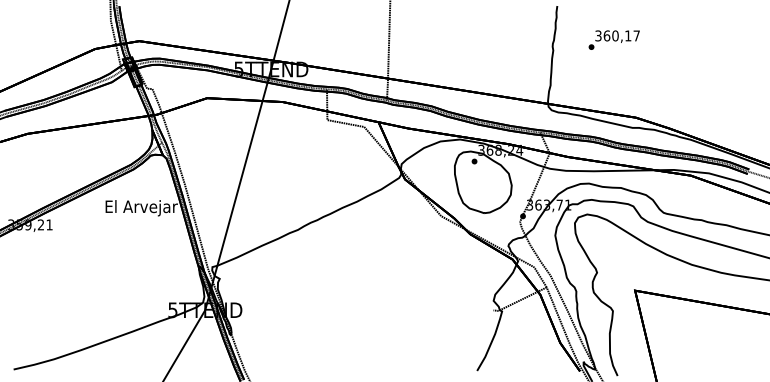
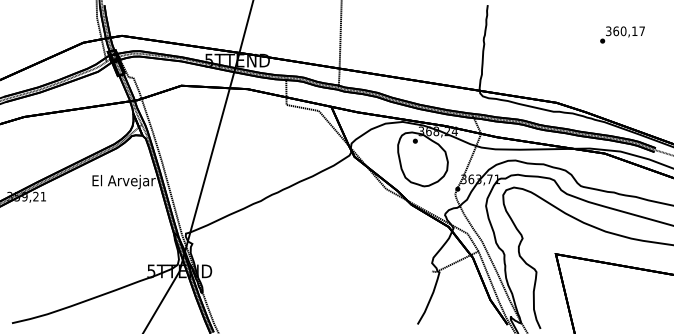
text: (613, 39) -> (621, 34), moved

